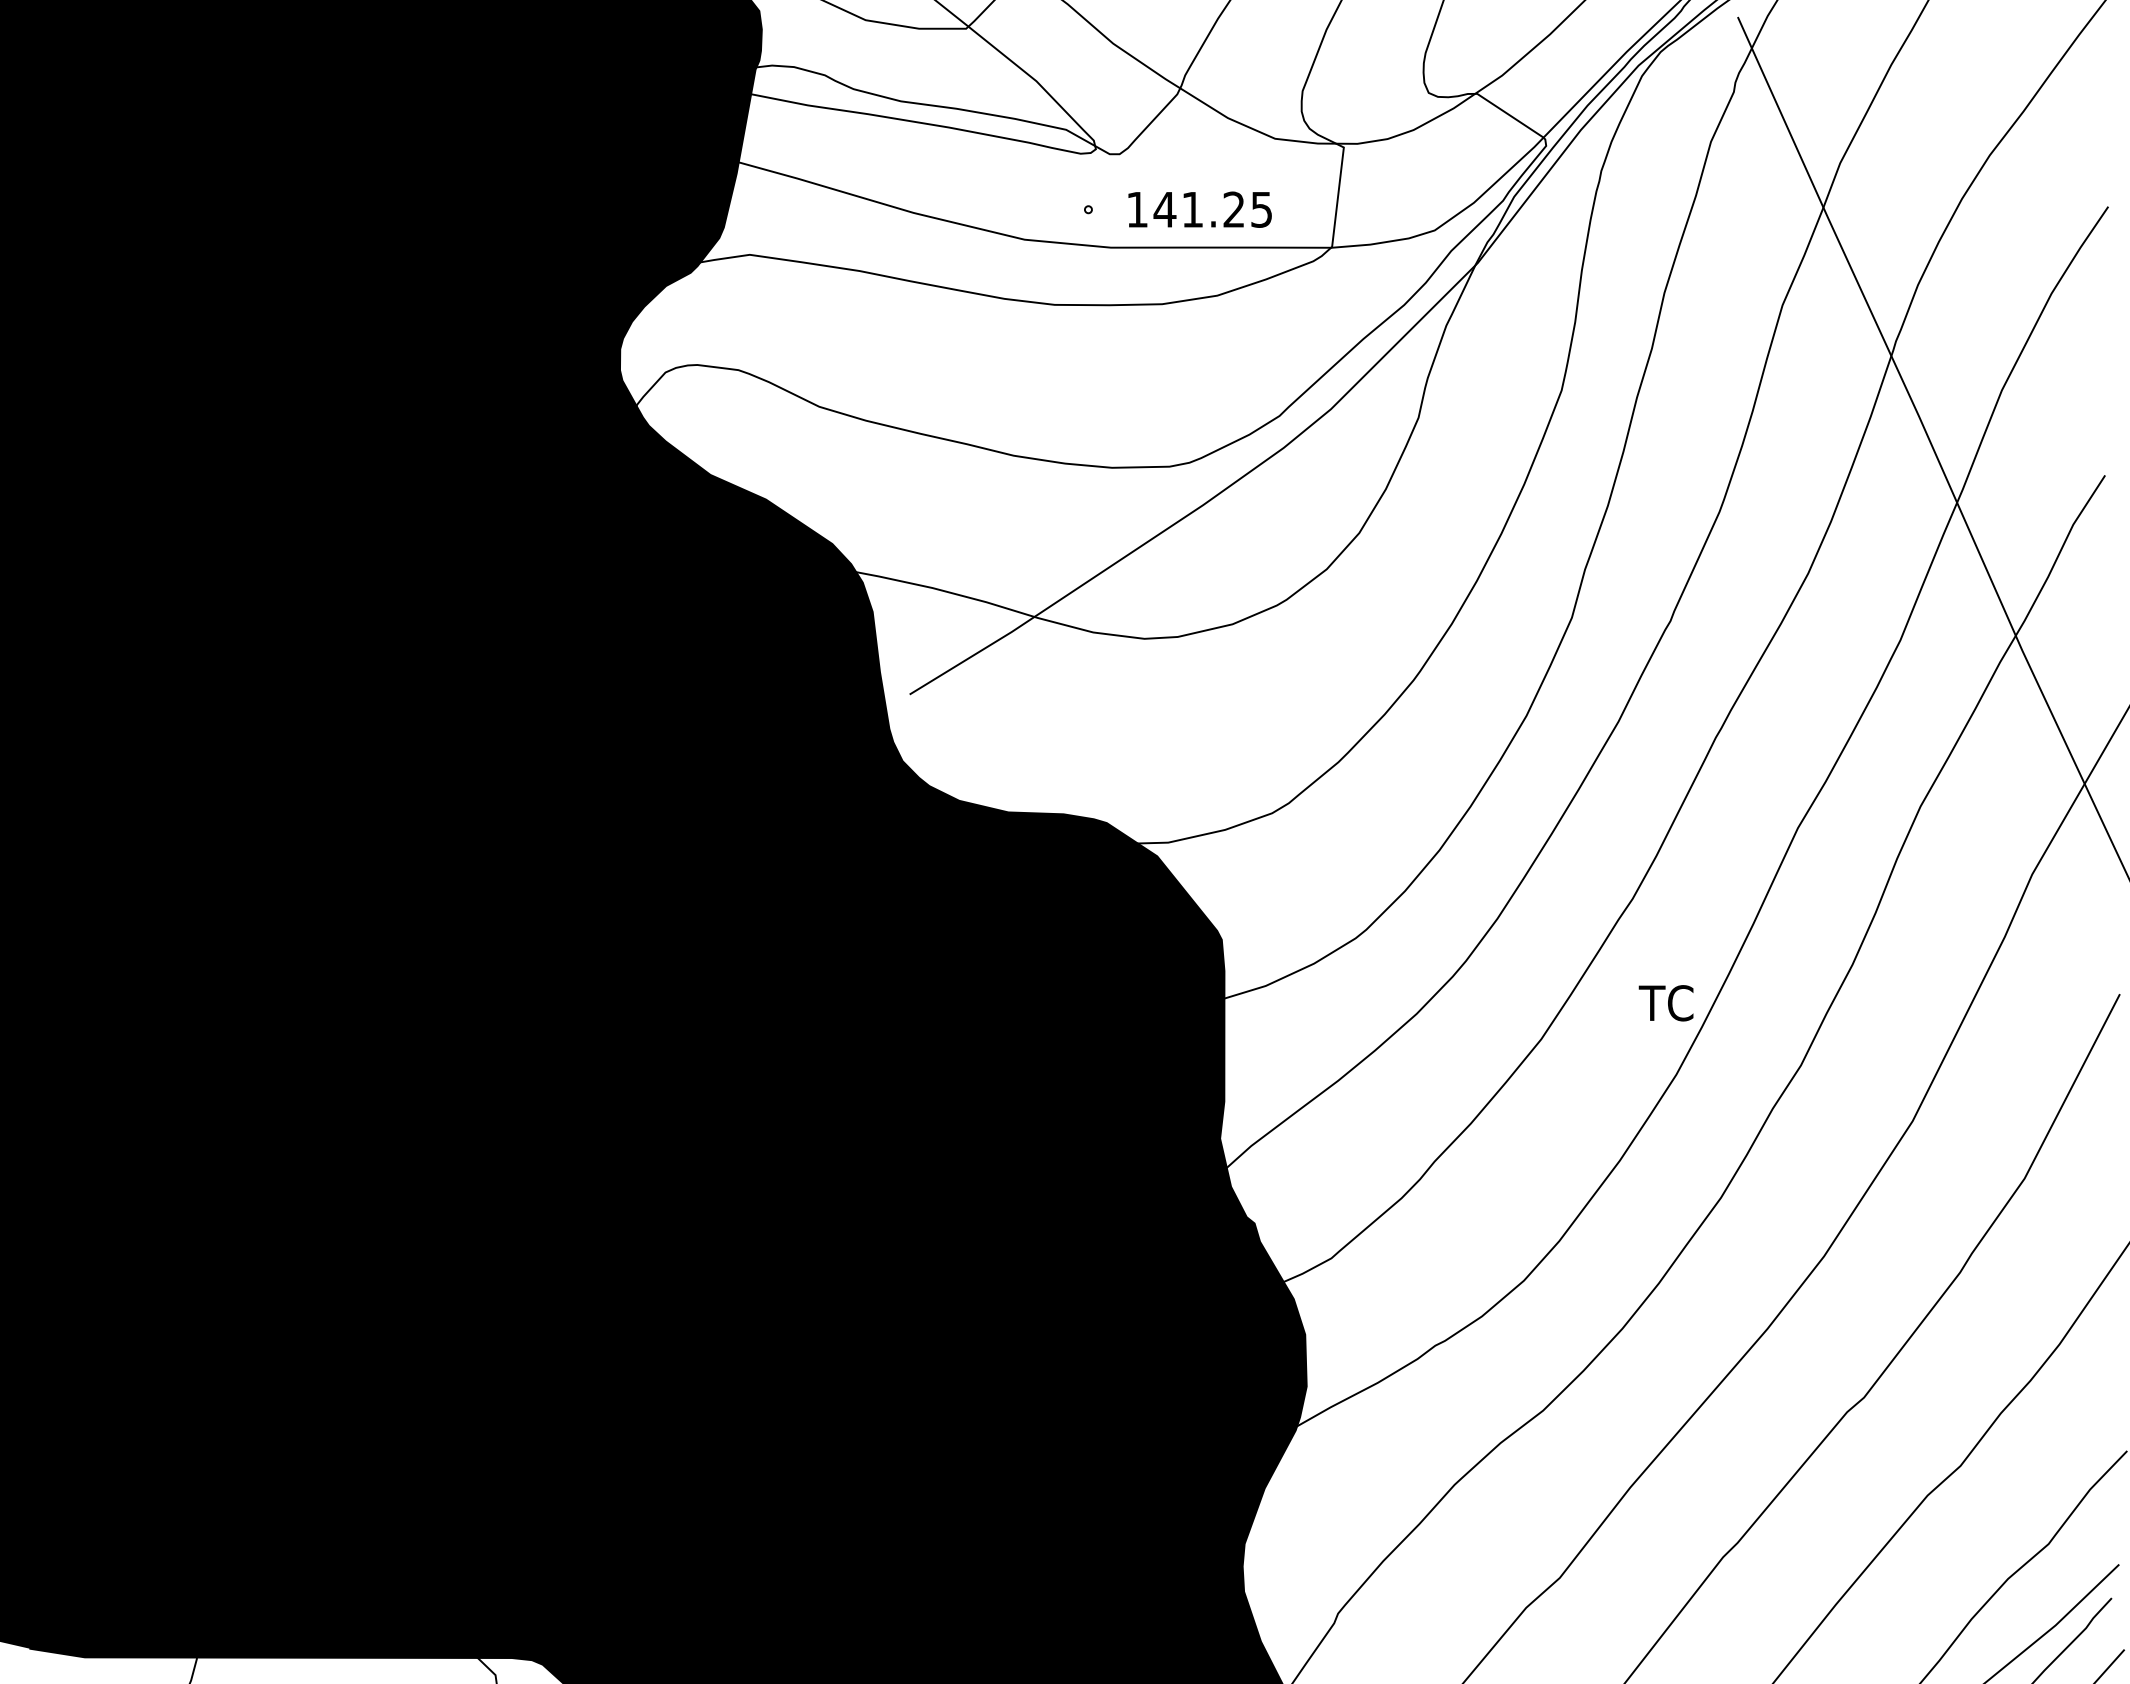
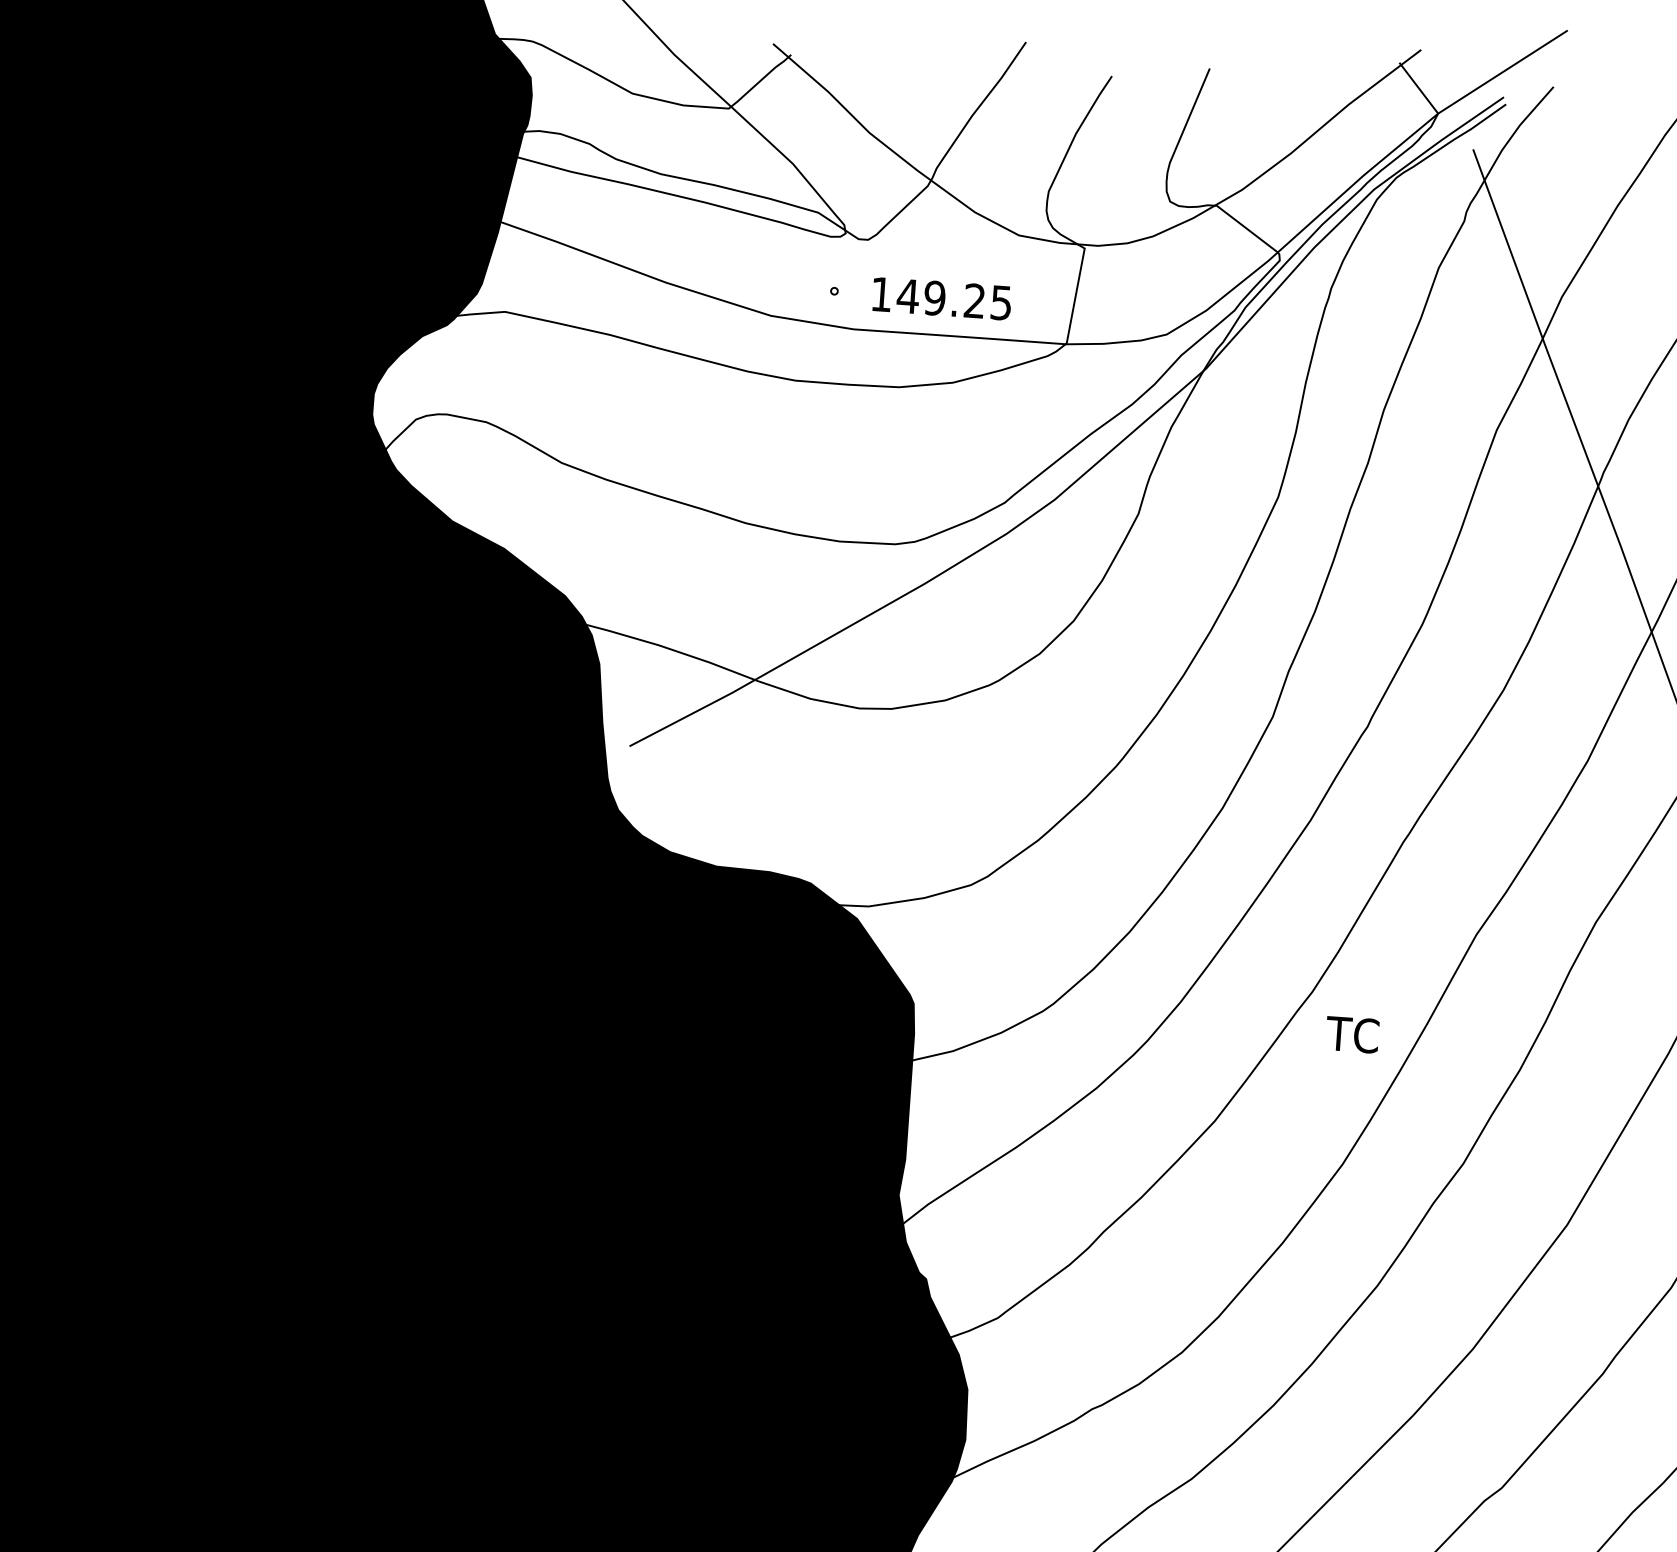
text: (1192, 209) -> (934, 298), 141.25 -> 149.25
text: (1665, 1003) -> (1351, 1035), moved

